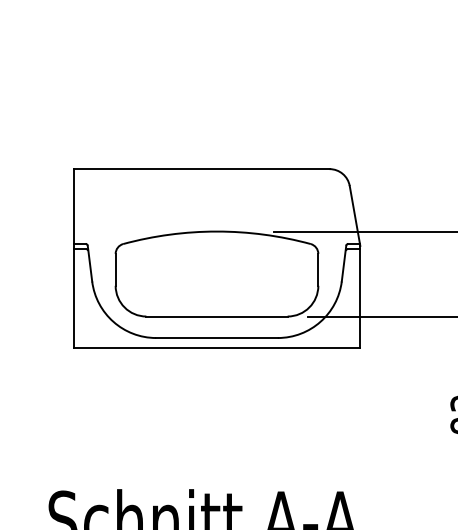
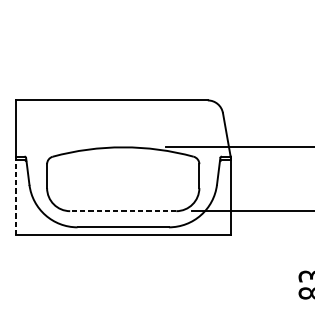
line: (73, 298) -> (15, 197), solid -> dashed
line: (217, 316) -> (123, 211), solid -> dashed

